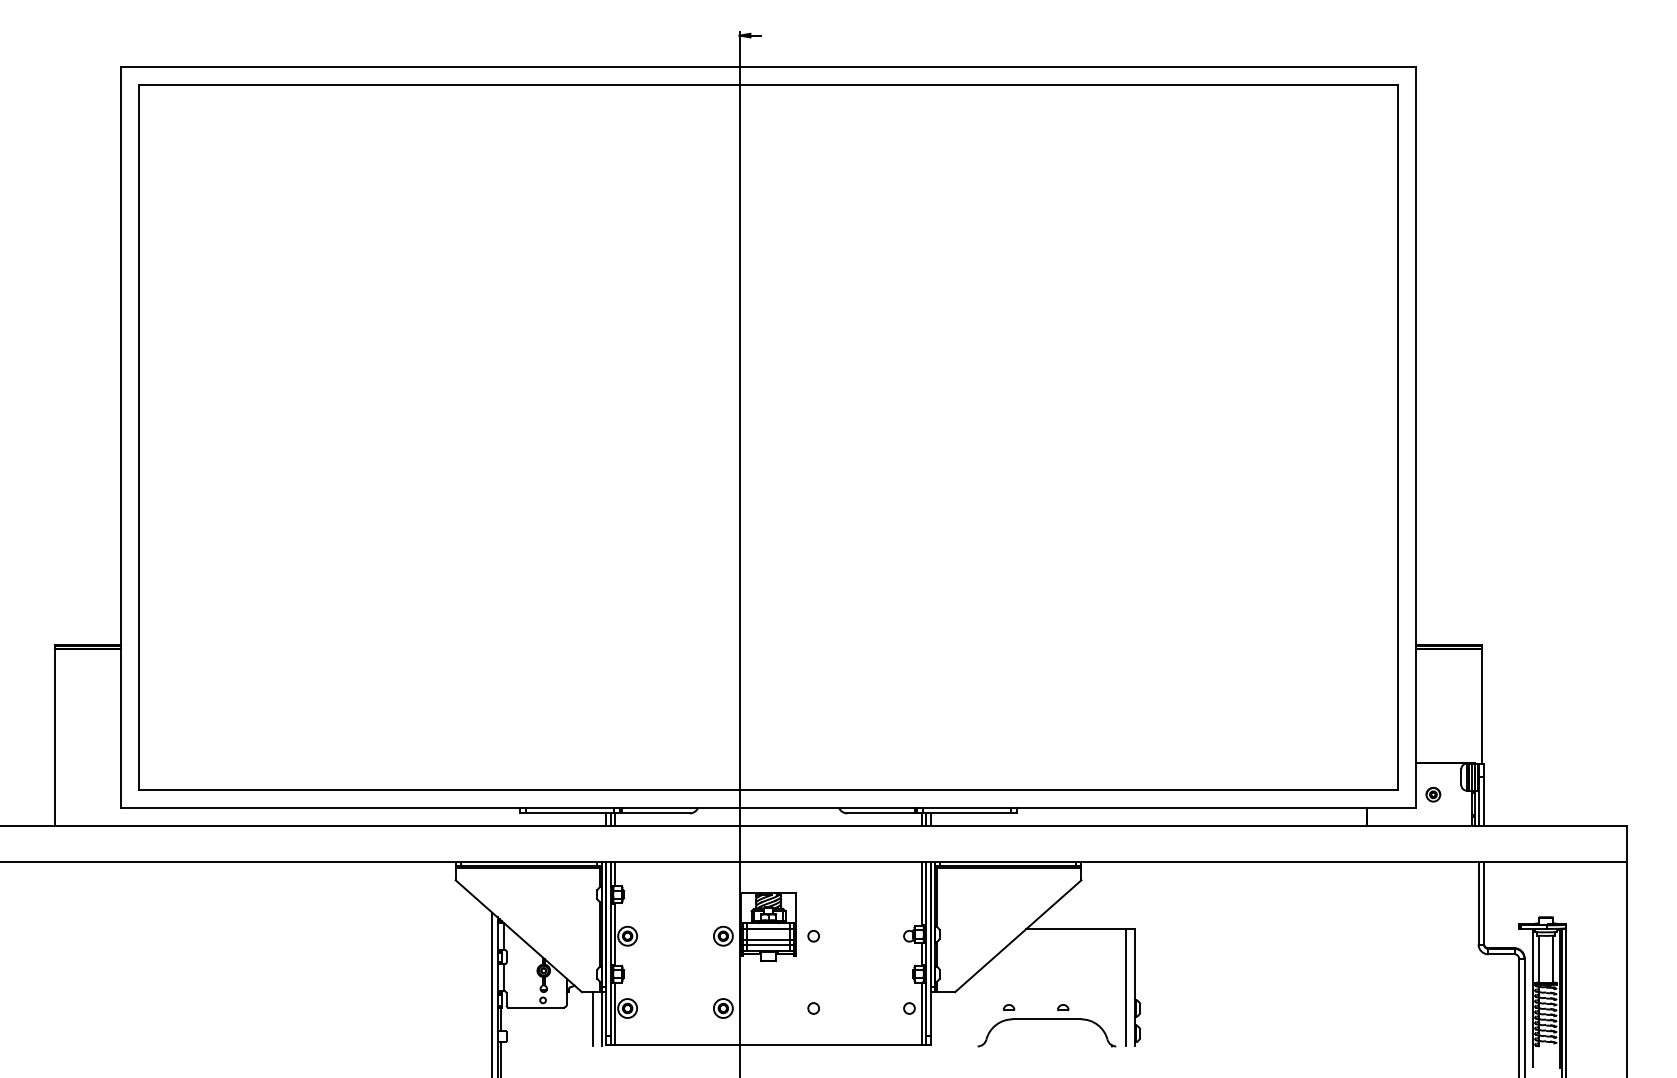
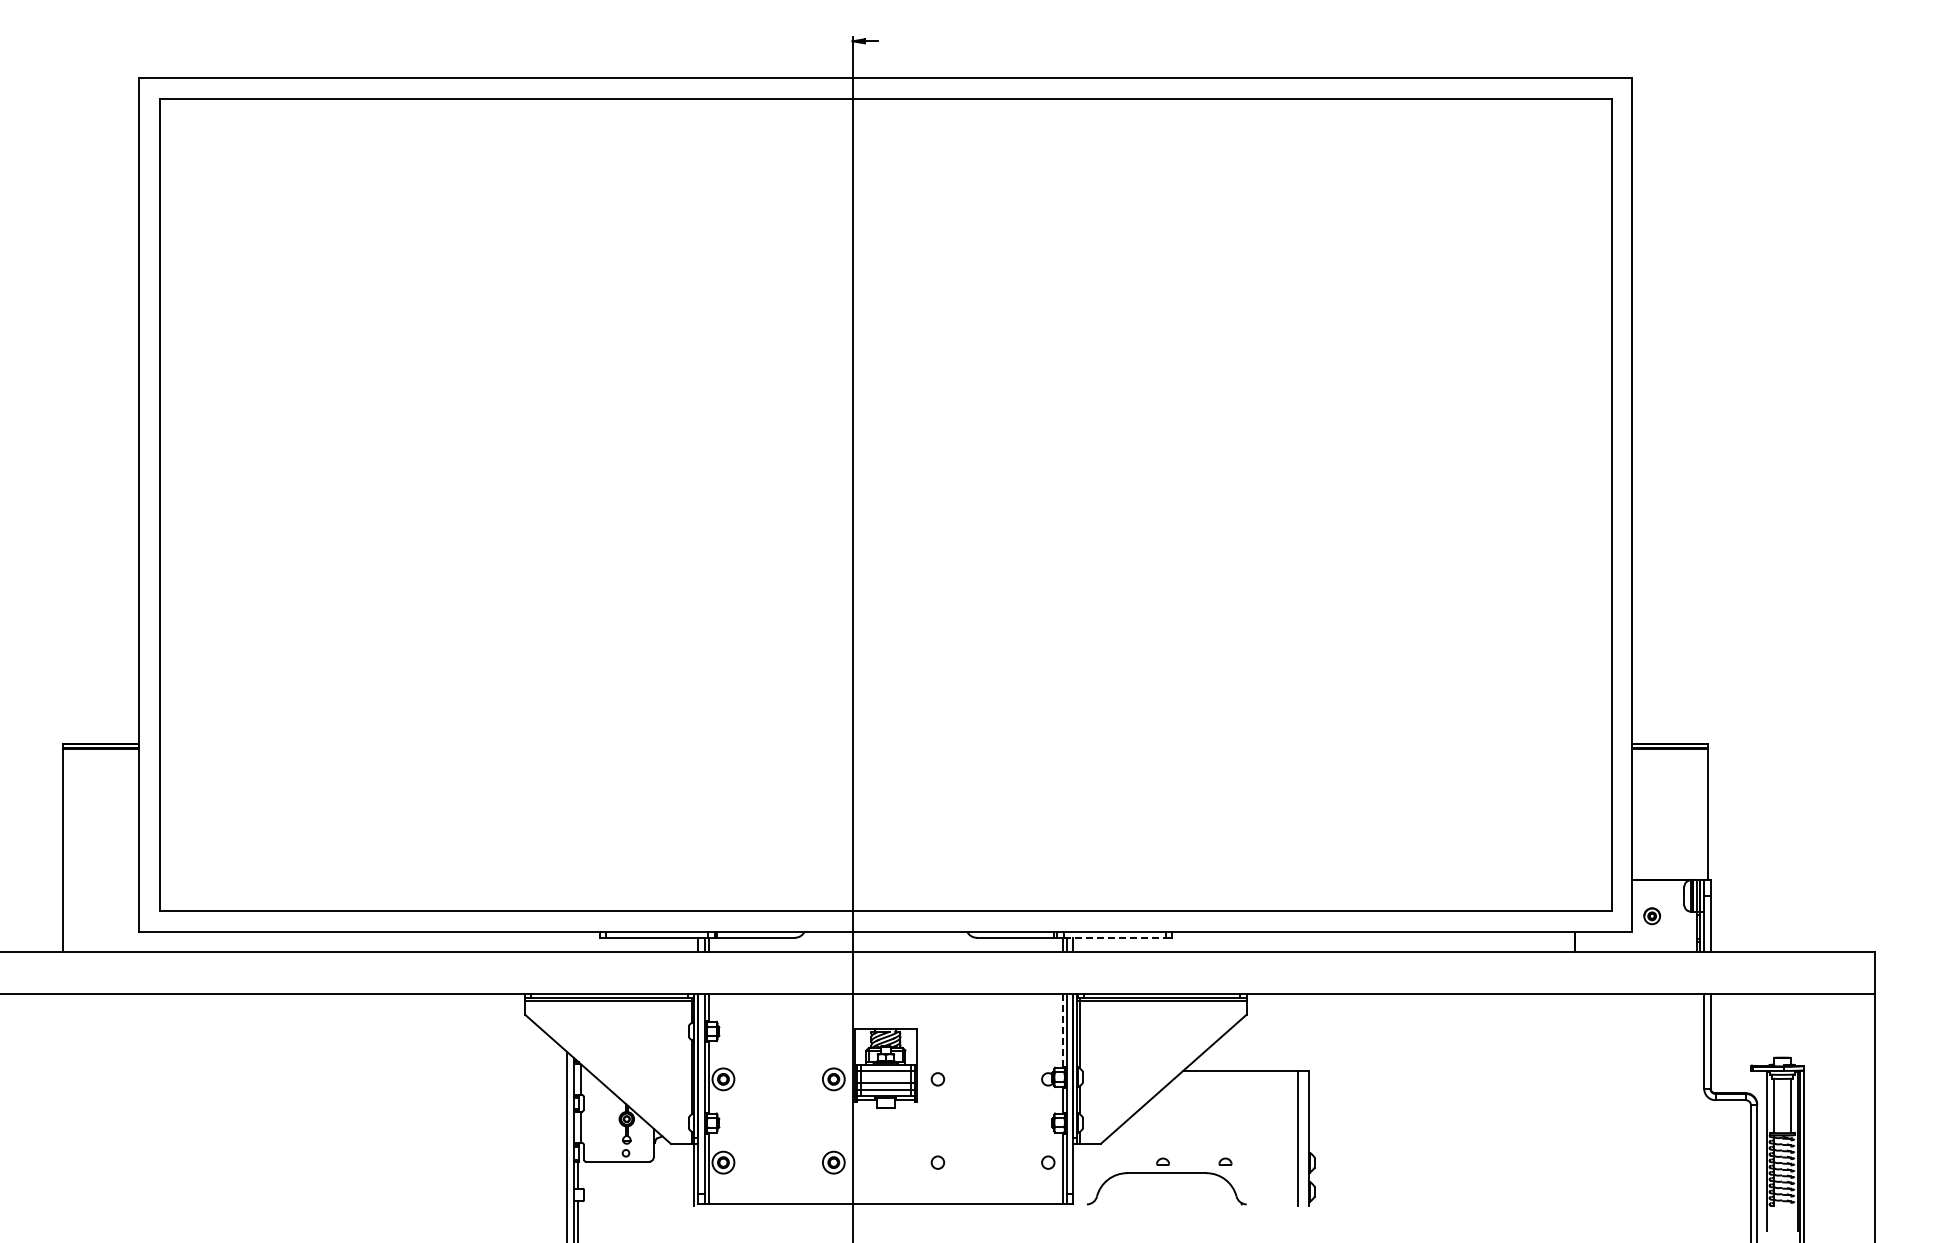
line: (967, 813) -> (1115, 937), solid -> dashed
line: (921, 893) -> (1062, 1030), solid -> dashed
line: (592, 1018) -> (683, 1174), removed
part: (1046, 1019) -> (1166, 1173), moved

